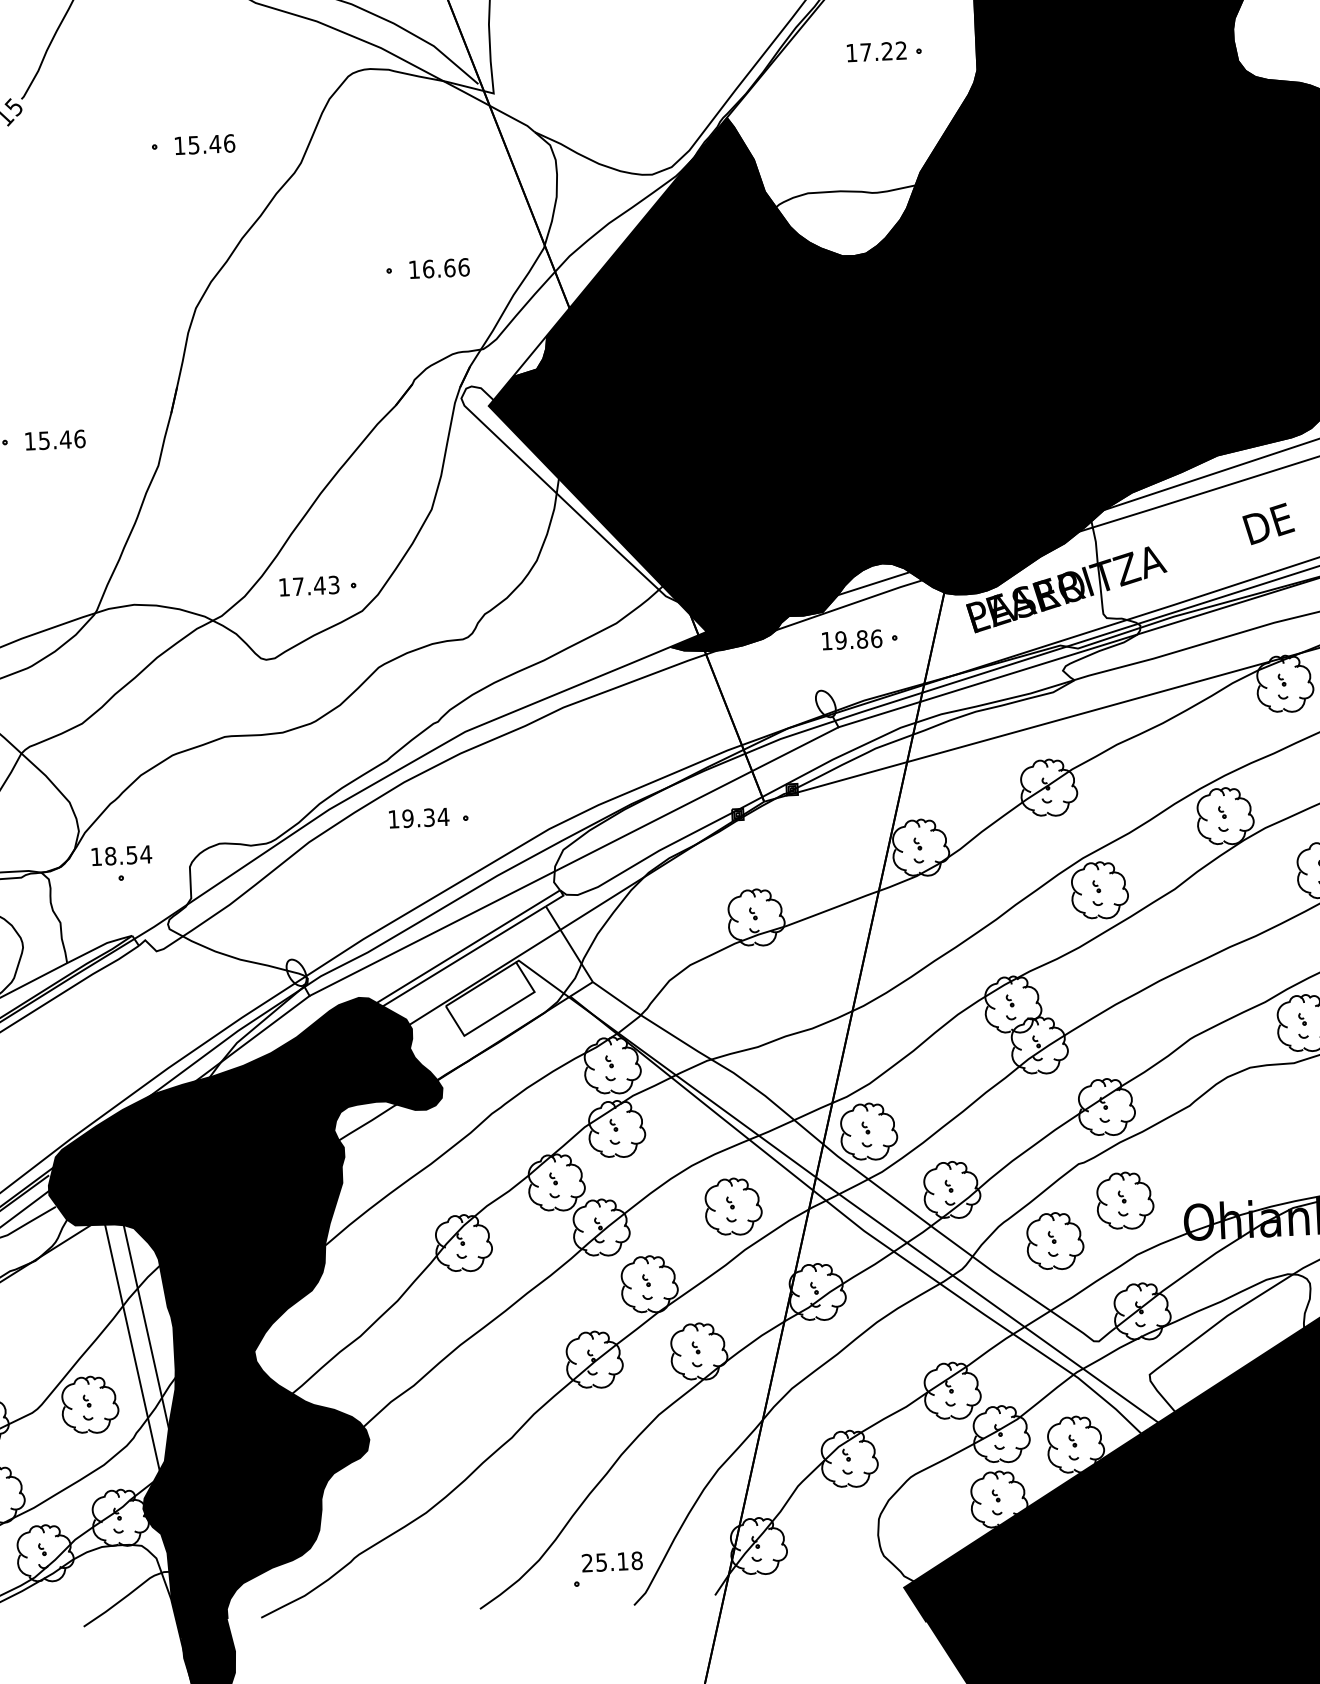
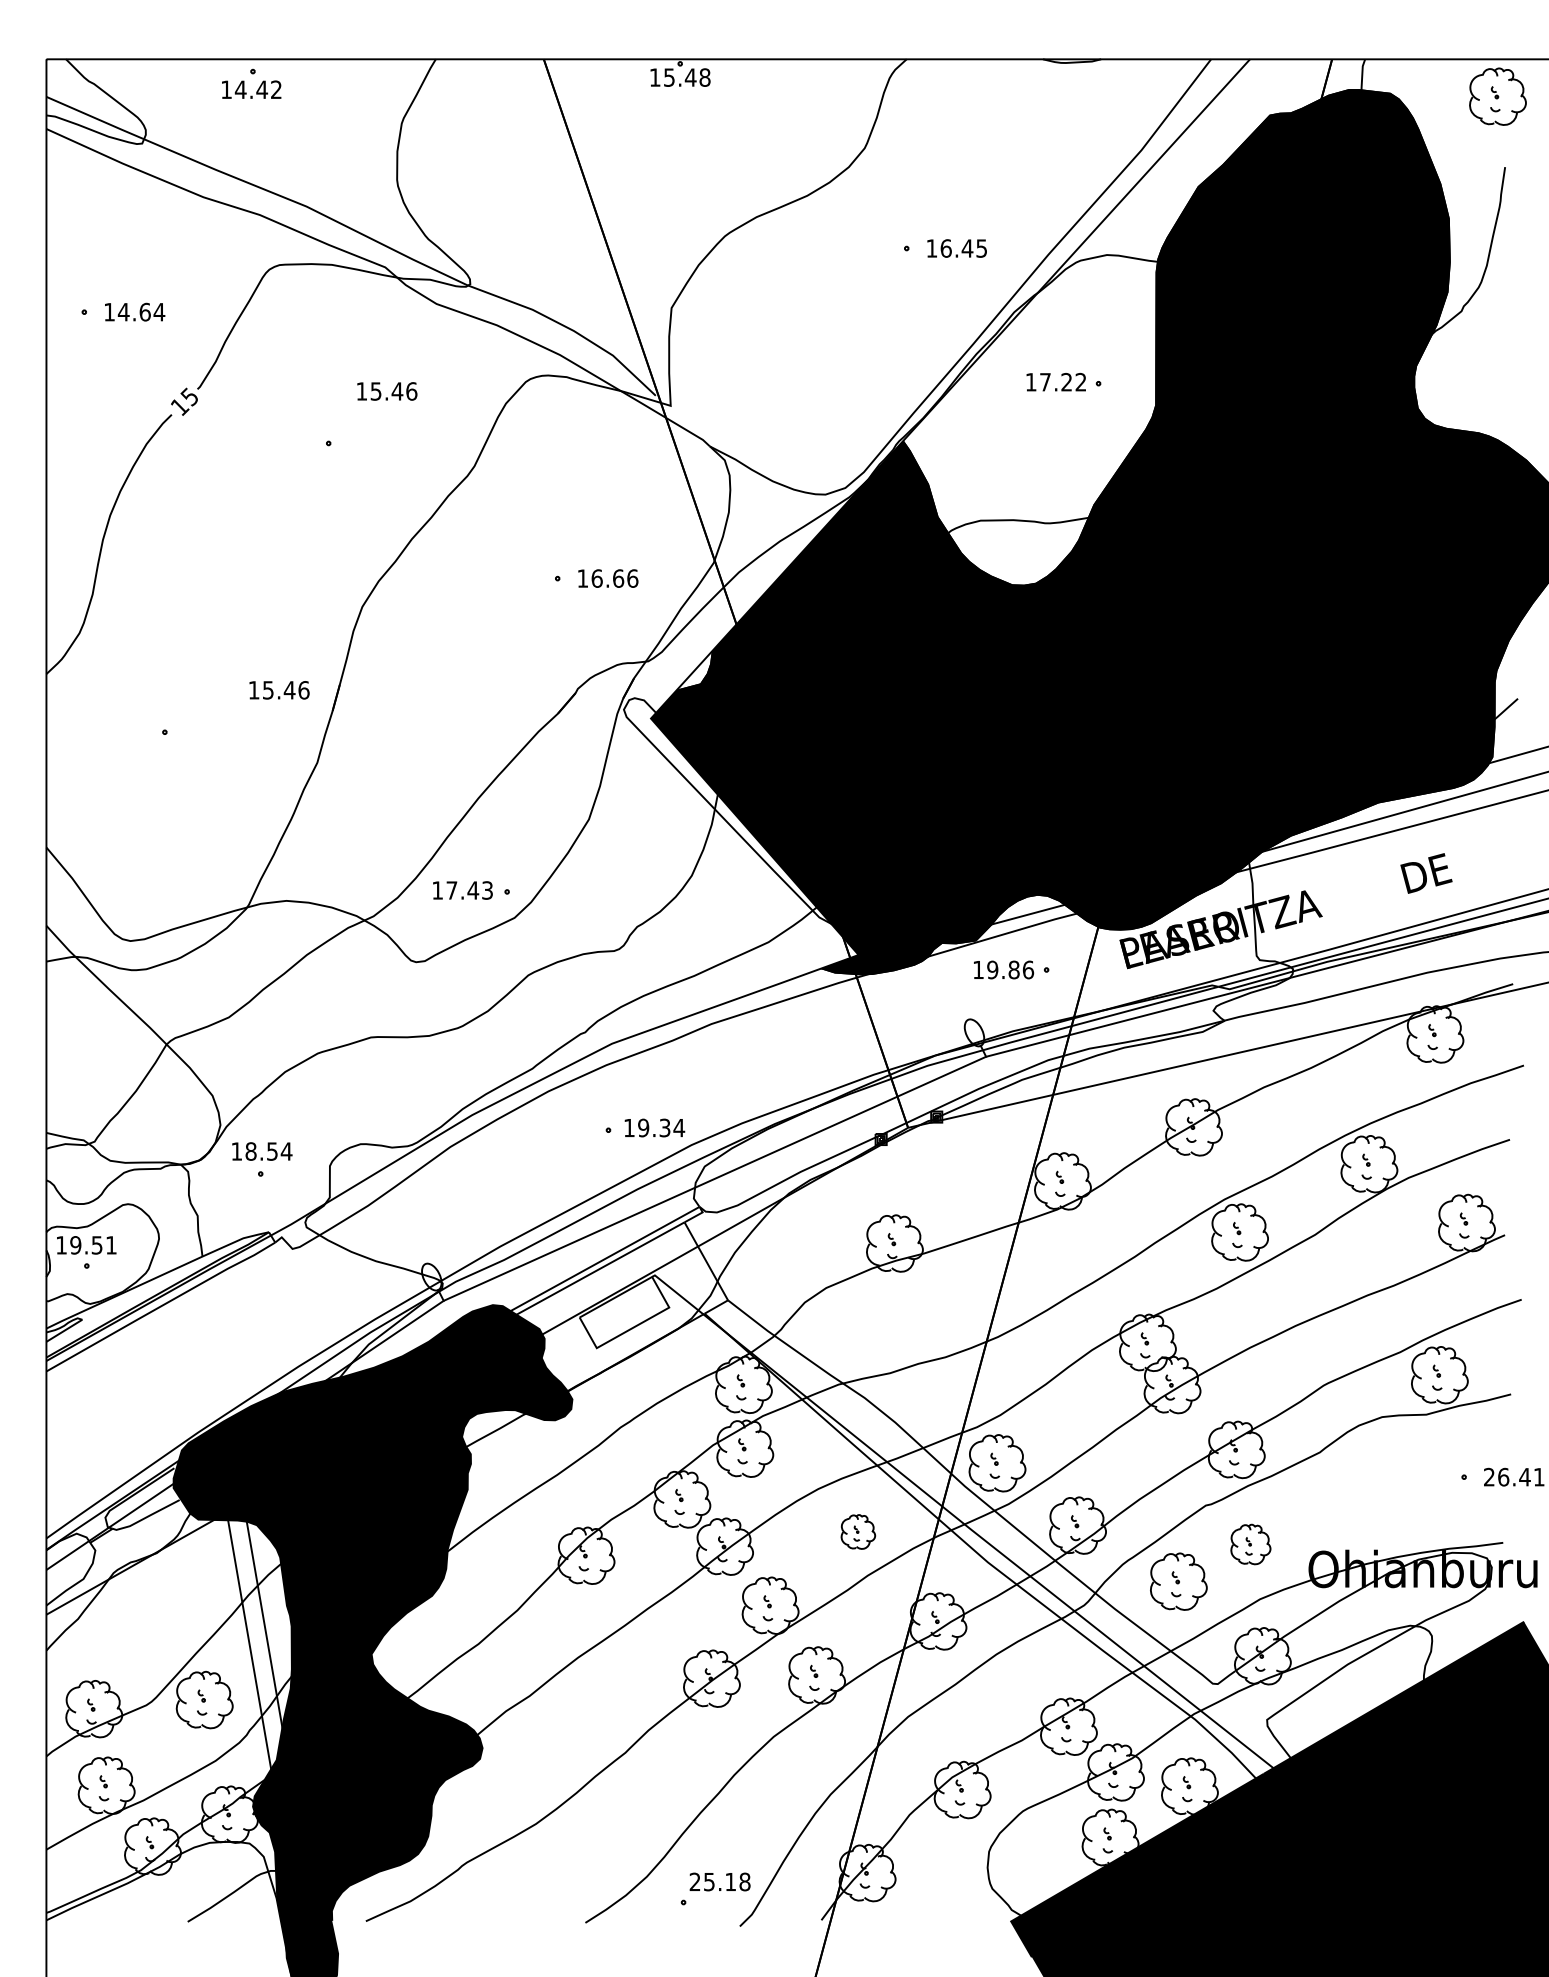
text: (205, 144) -> (387, 391), moved
text: (55, 440) -> (279, 690), moved
text: (418, 817) -> (654, 1127), moved
part: (1124, 1200) -> (1250, 1544), size x0.7
part: (733, 1206) -> (858, 1531), size x0.6

